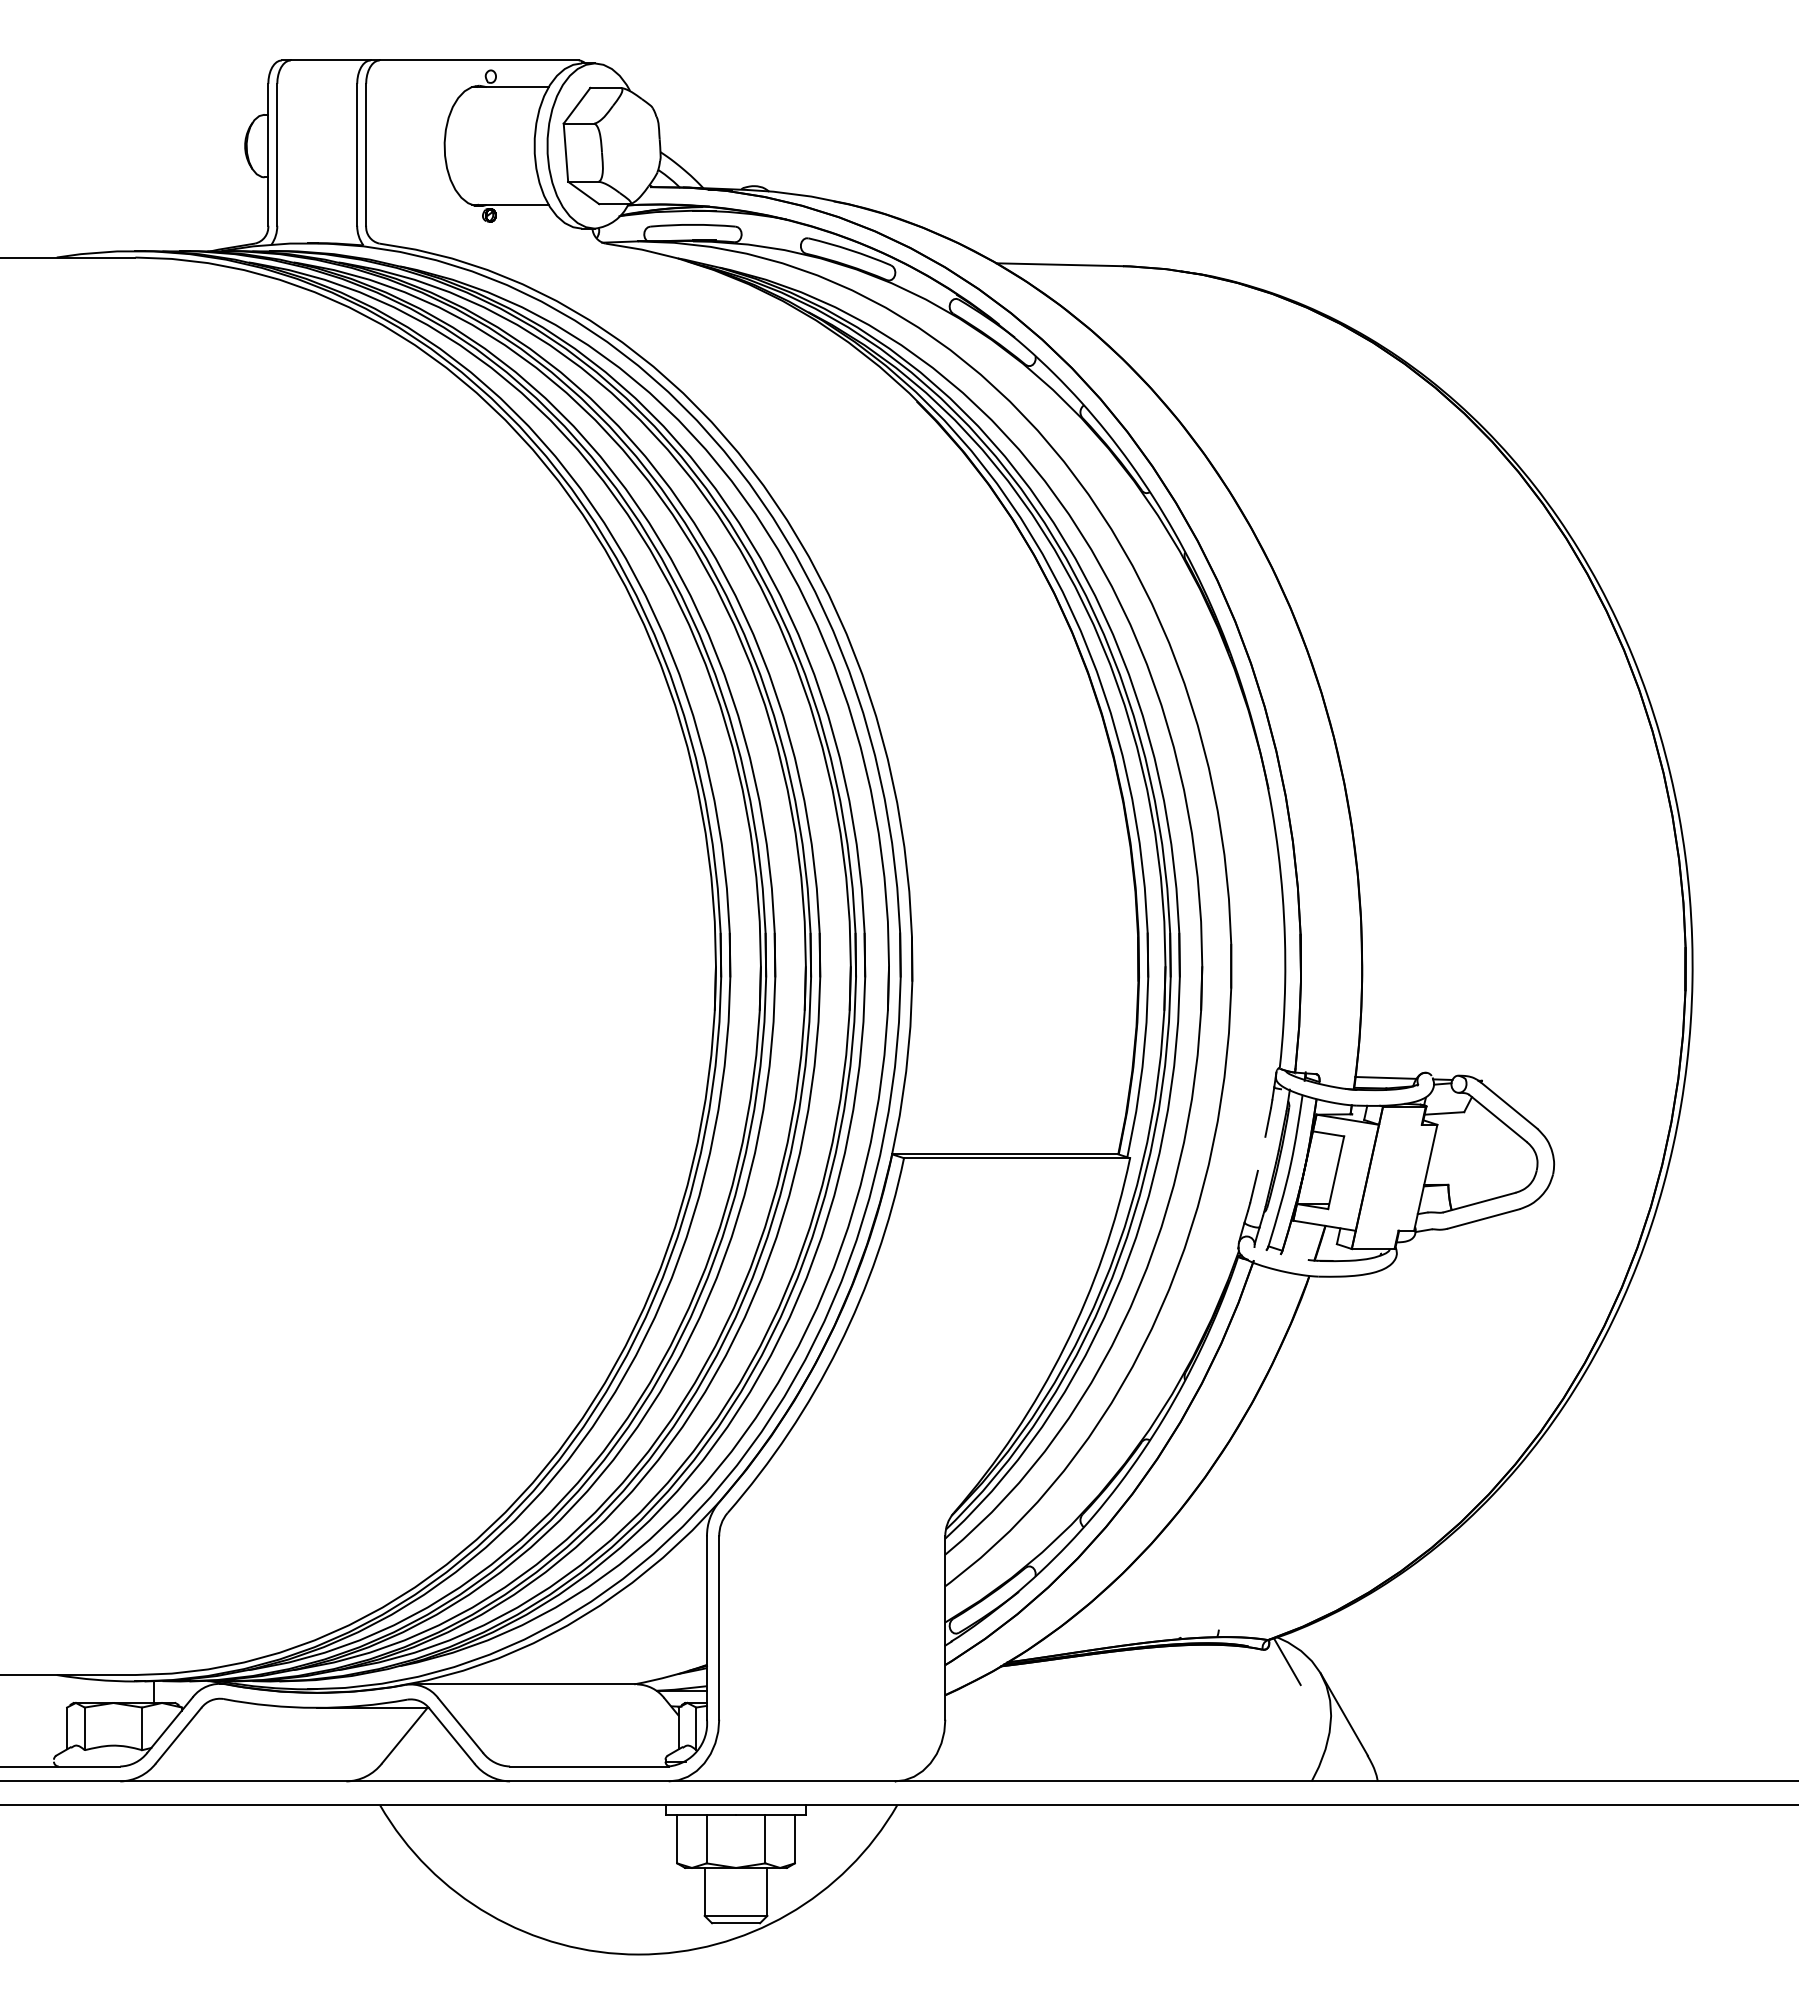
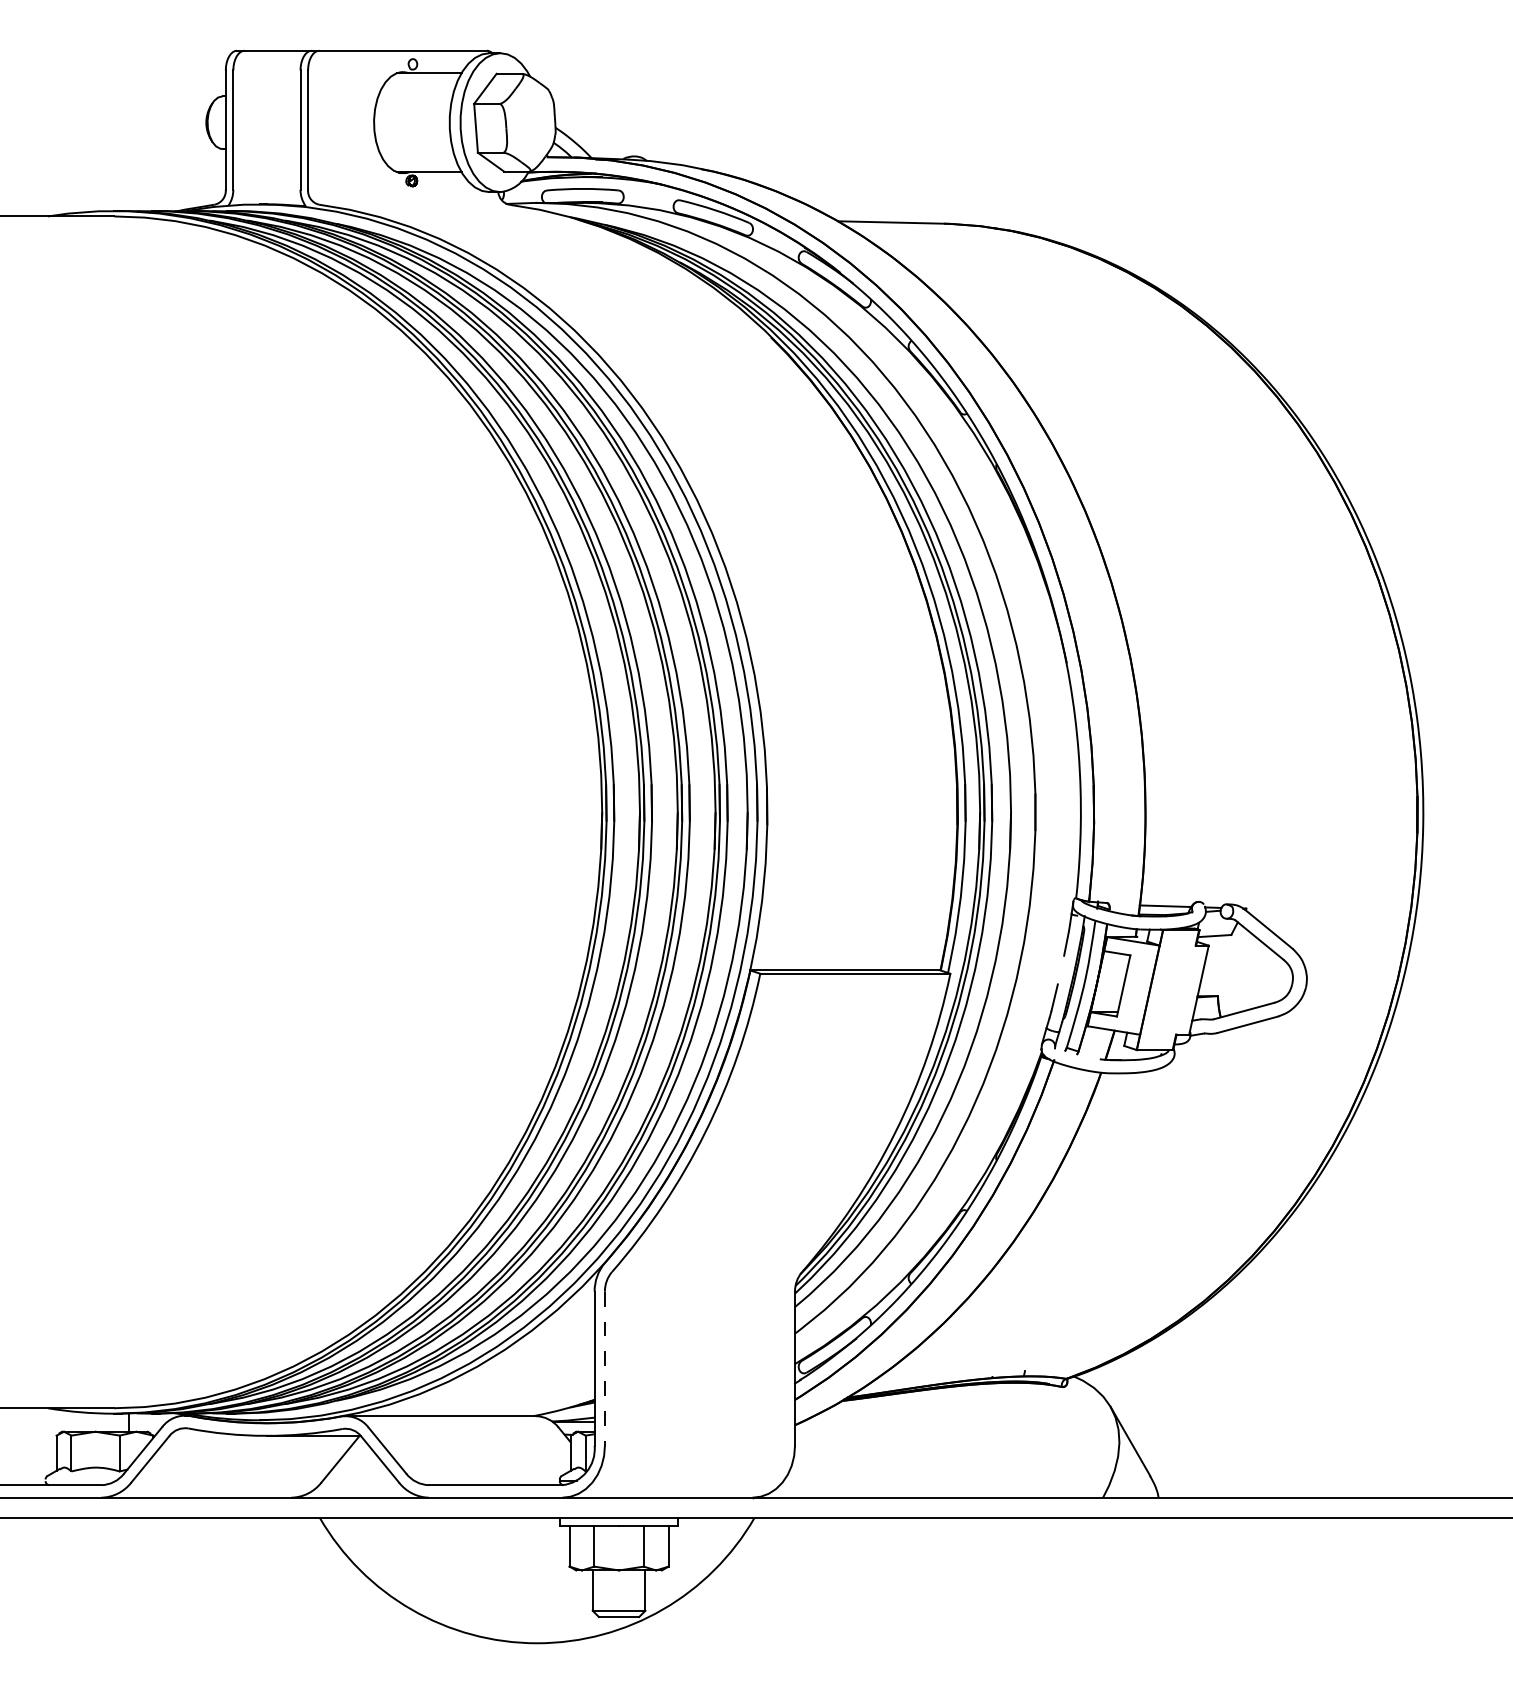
line: (719, 1628) -> (605, 1369), solid -> dashed
line: (1287, 1661) -> (1082, 1396), removed

